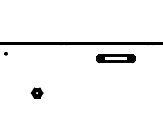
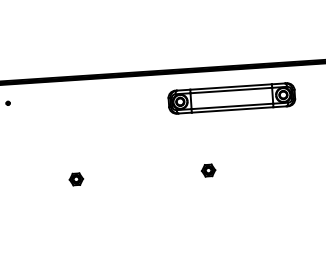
part: (115, 58) -> (230, 98), size x1.67
part: (36, 93) -> (75, 179), size x0.62
part: (101, 93) -> (207, 171), added

